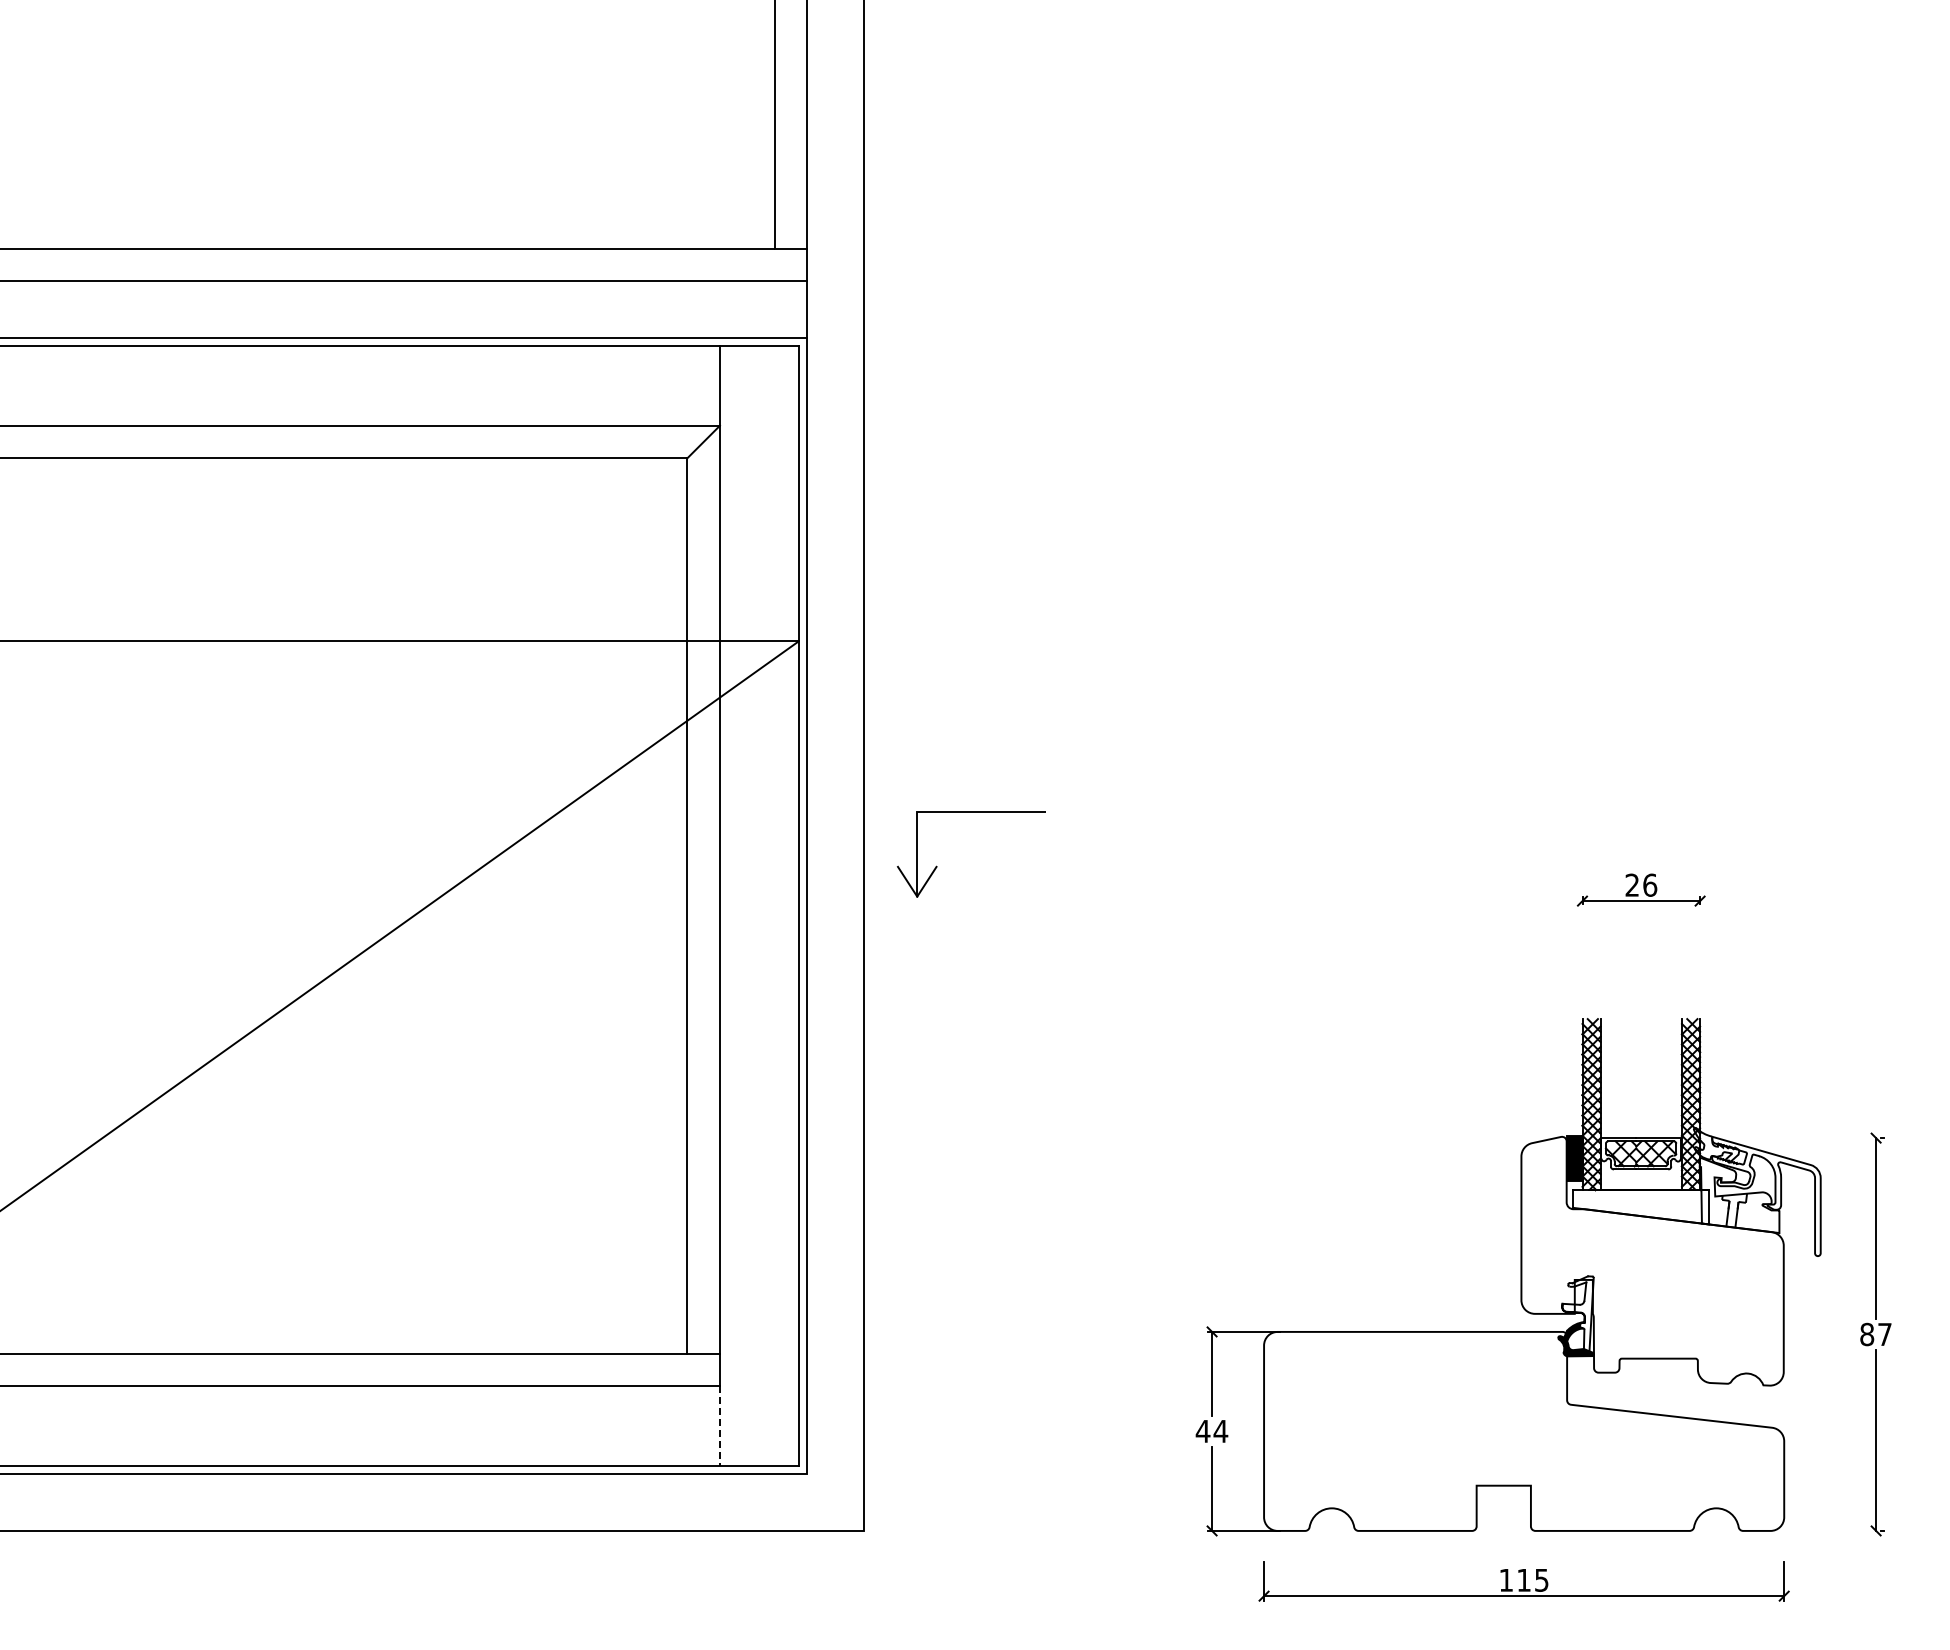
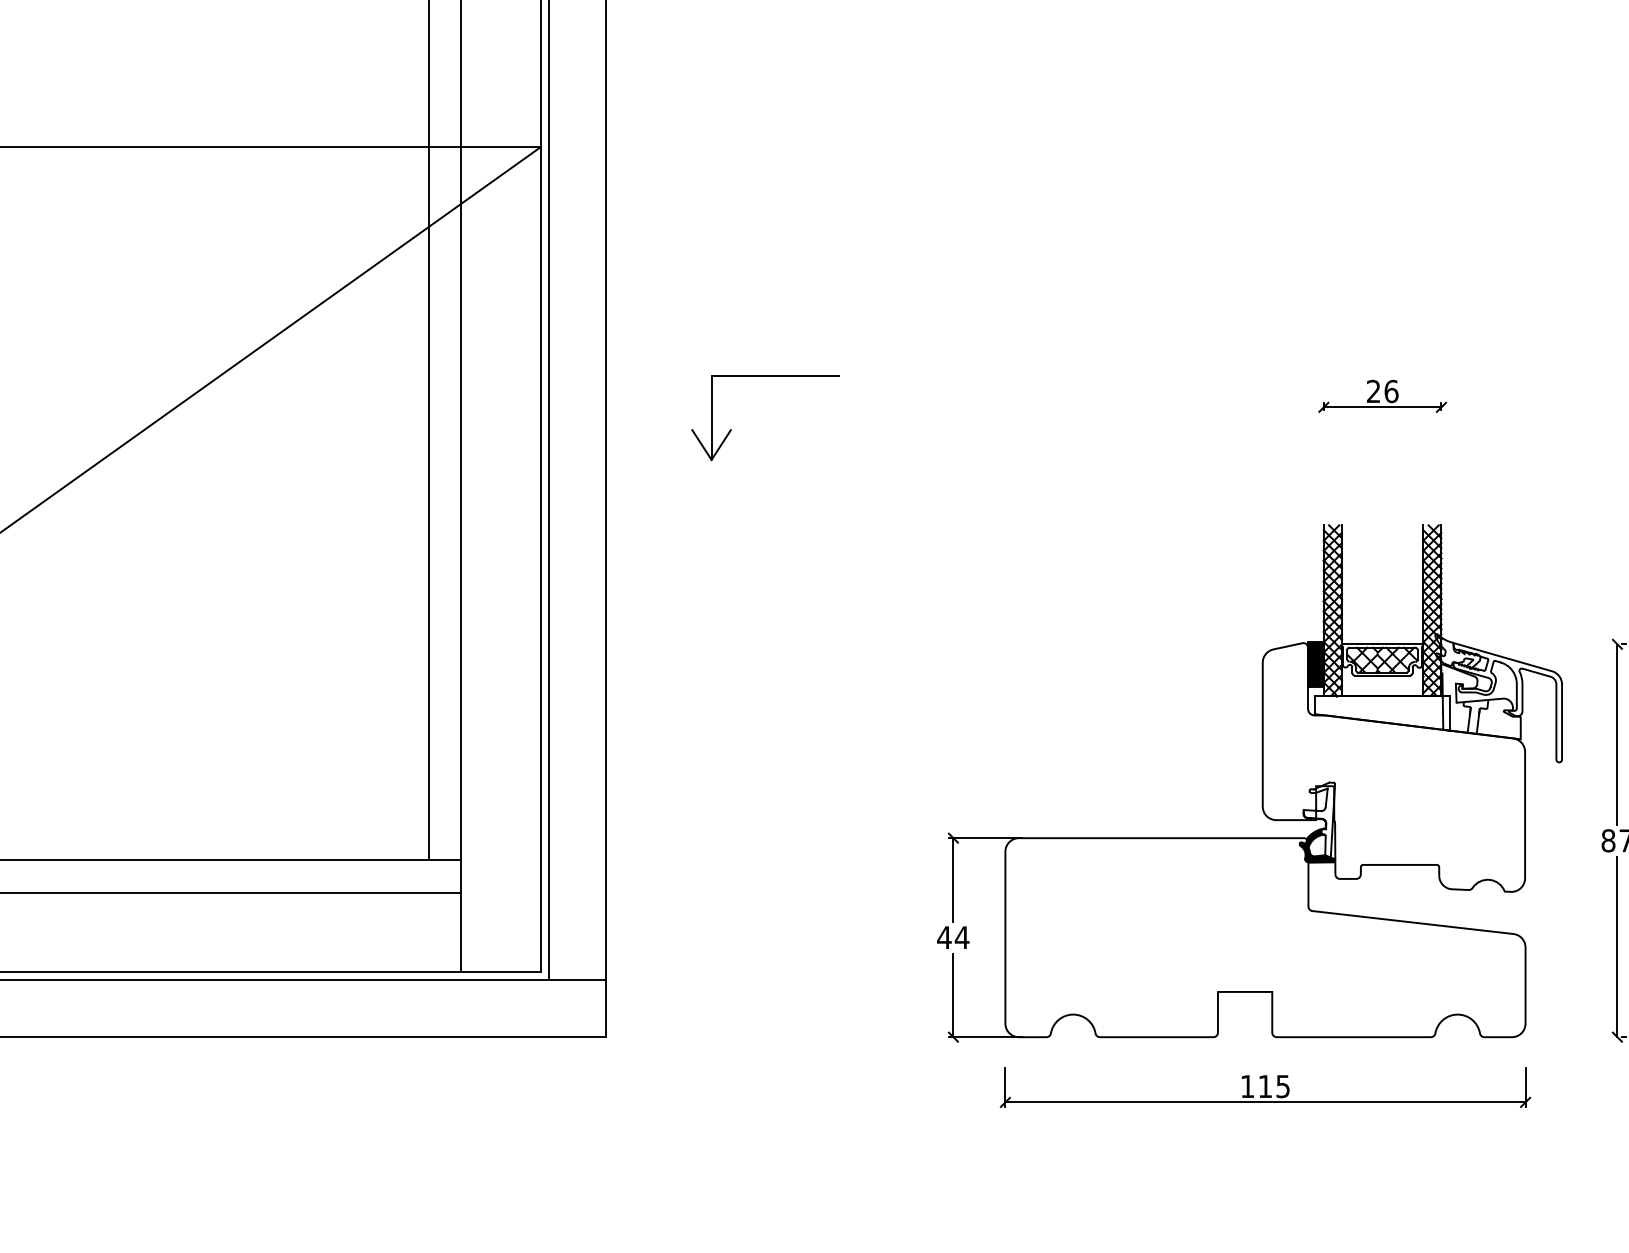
part: (937, 866) -> (731, 429), moved
line: (719, 1426) -> (460, 932), dashed -> solid
line: (835, 1473) -> (576, 979), added

